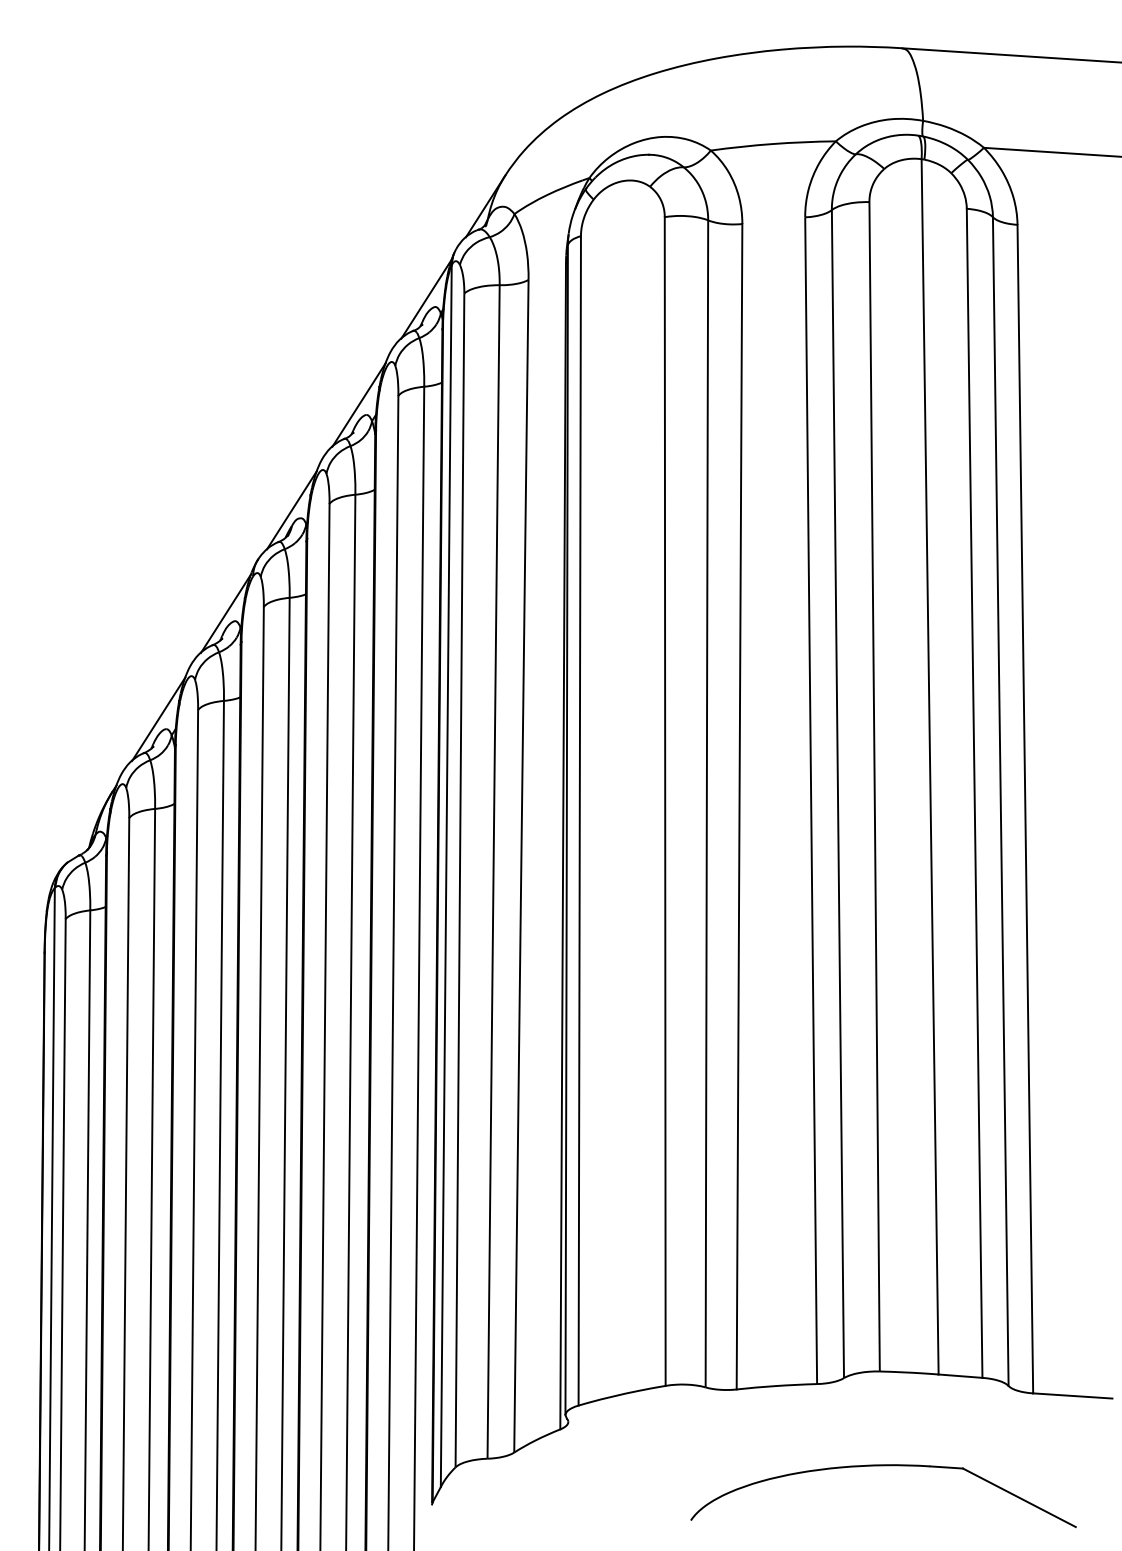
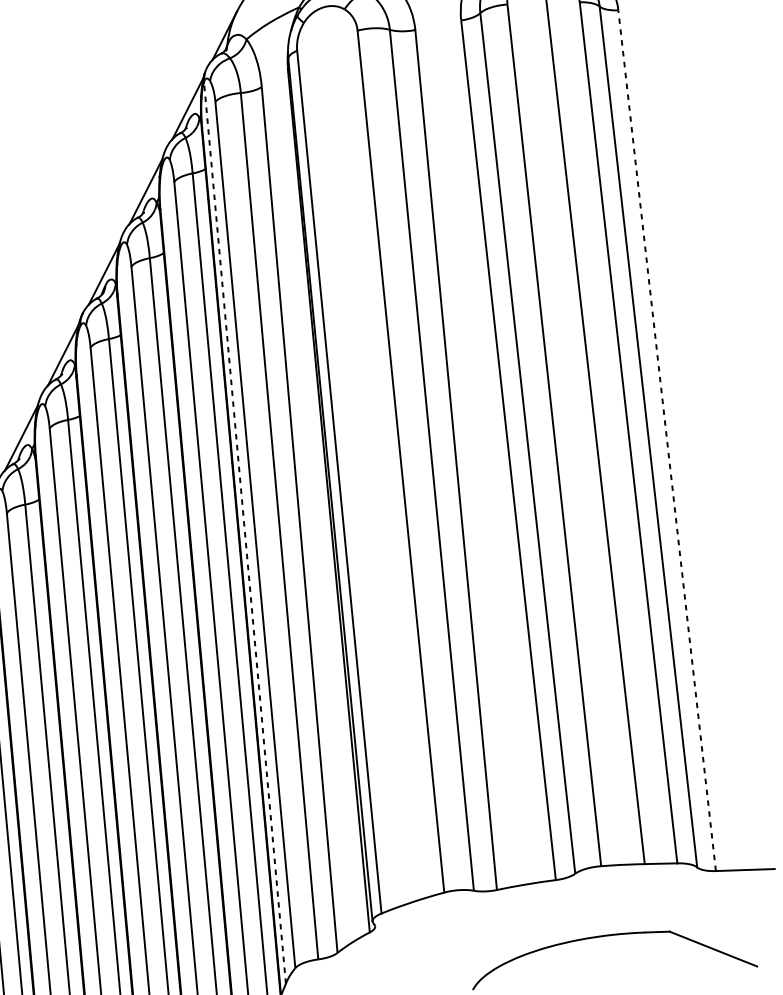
line: (1025, 808) -> (667, 440), solid -> dashed
line: (446, 876) -> (245, 533), solid -> dashed

